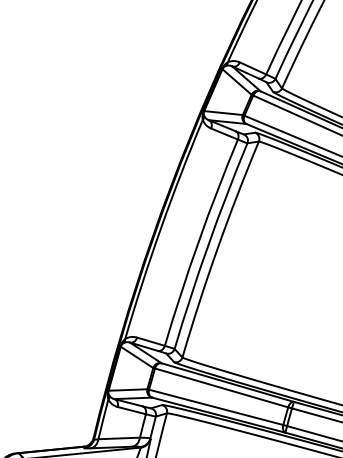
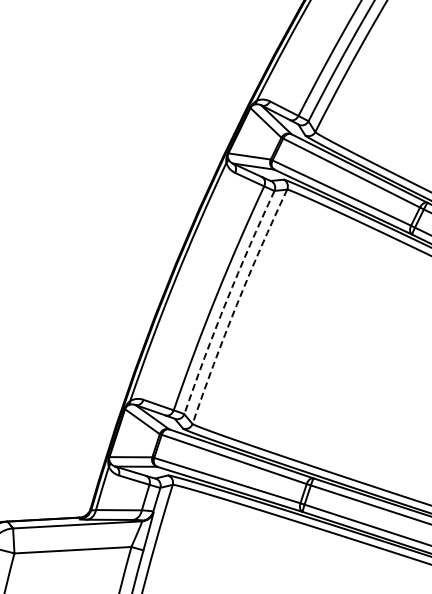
arc: (208, 245) -> (226, 301), solid -> dashed
arc: (217, 248) -> (236, 305), solid -> dashed

